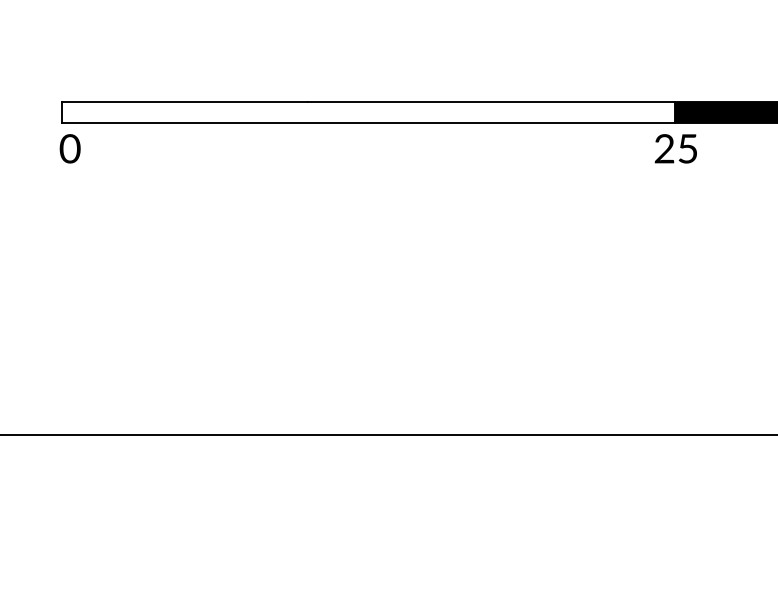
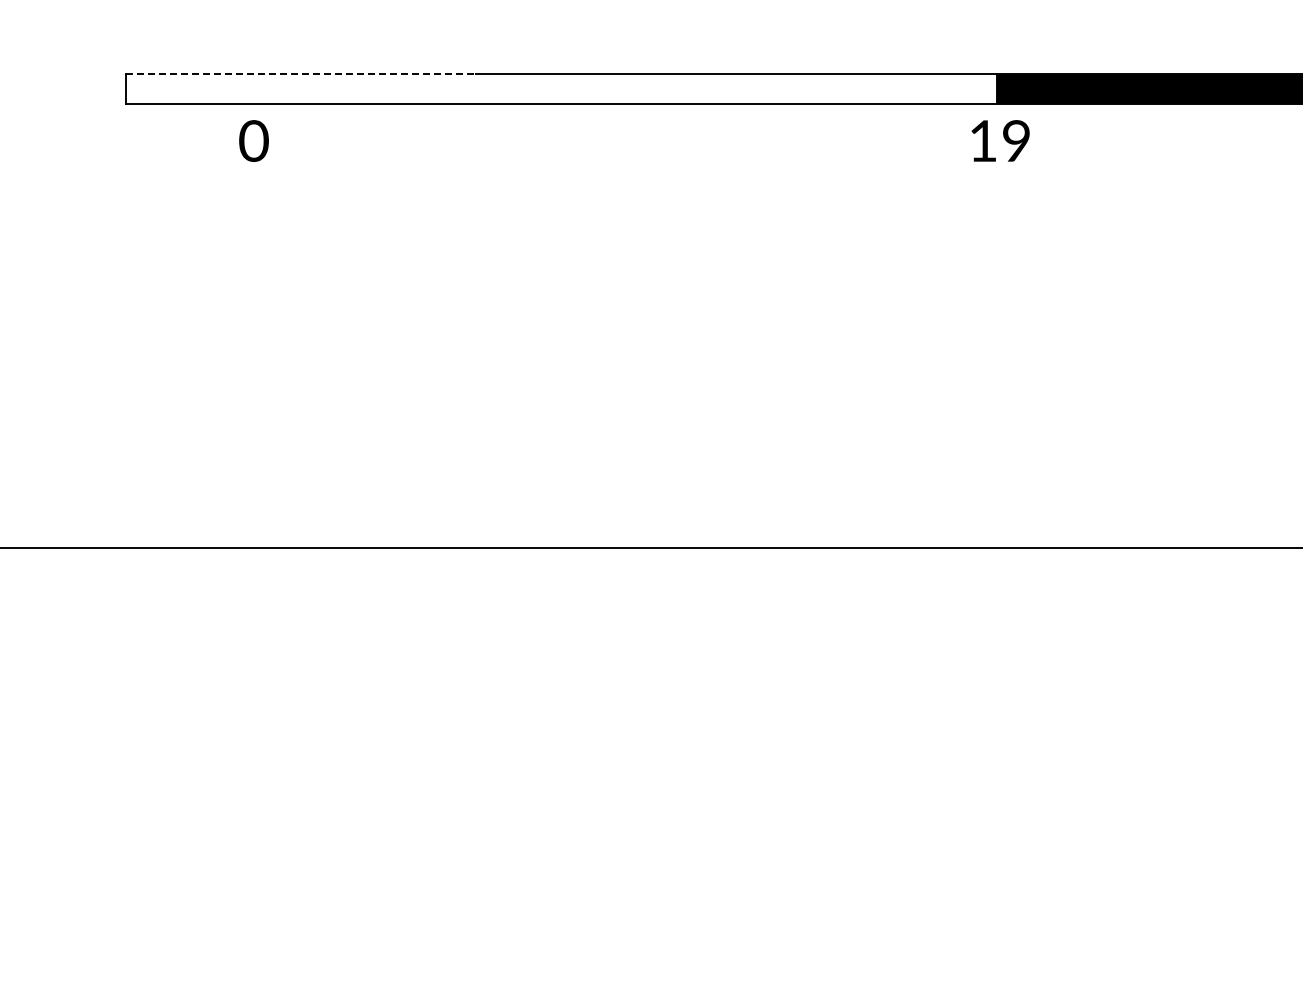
line: (184, 102) -> (300, 74), solid -> dashed
text: (69, 148) -> (253, 140), moved
text: (675, 149) -> (999, 141), 25 -> 19

